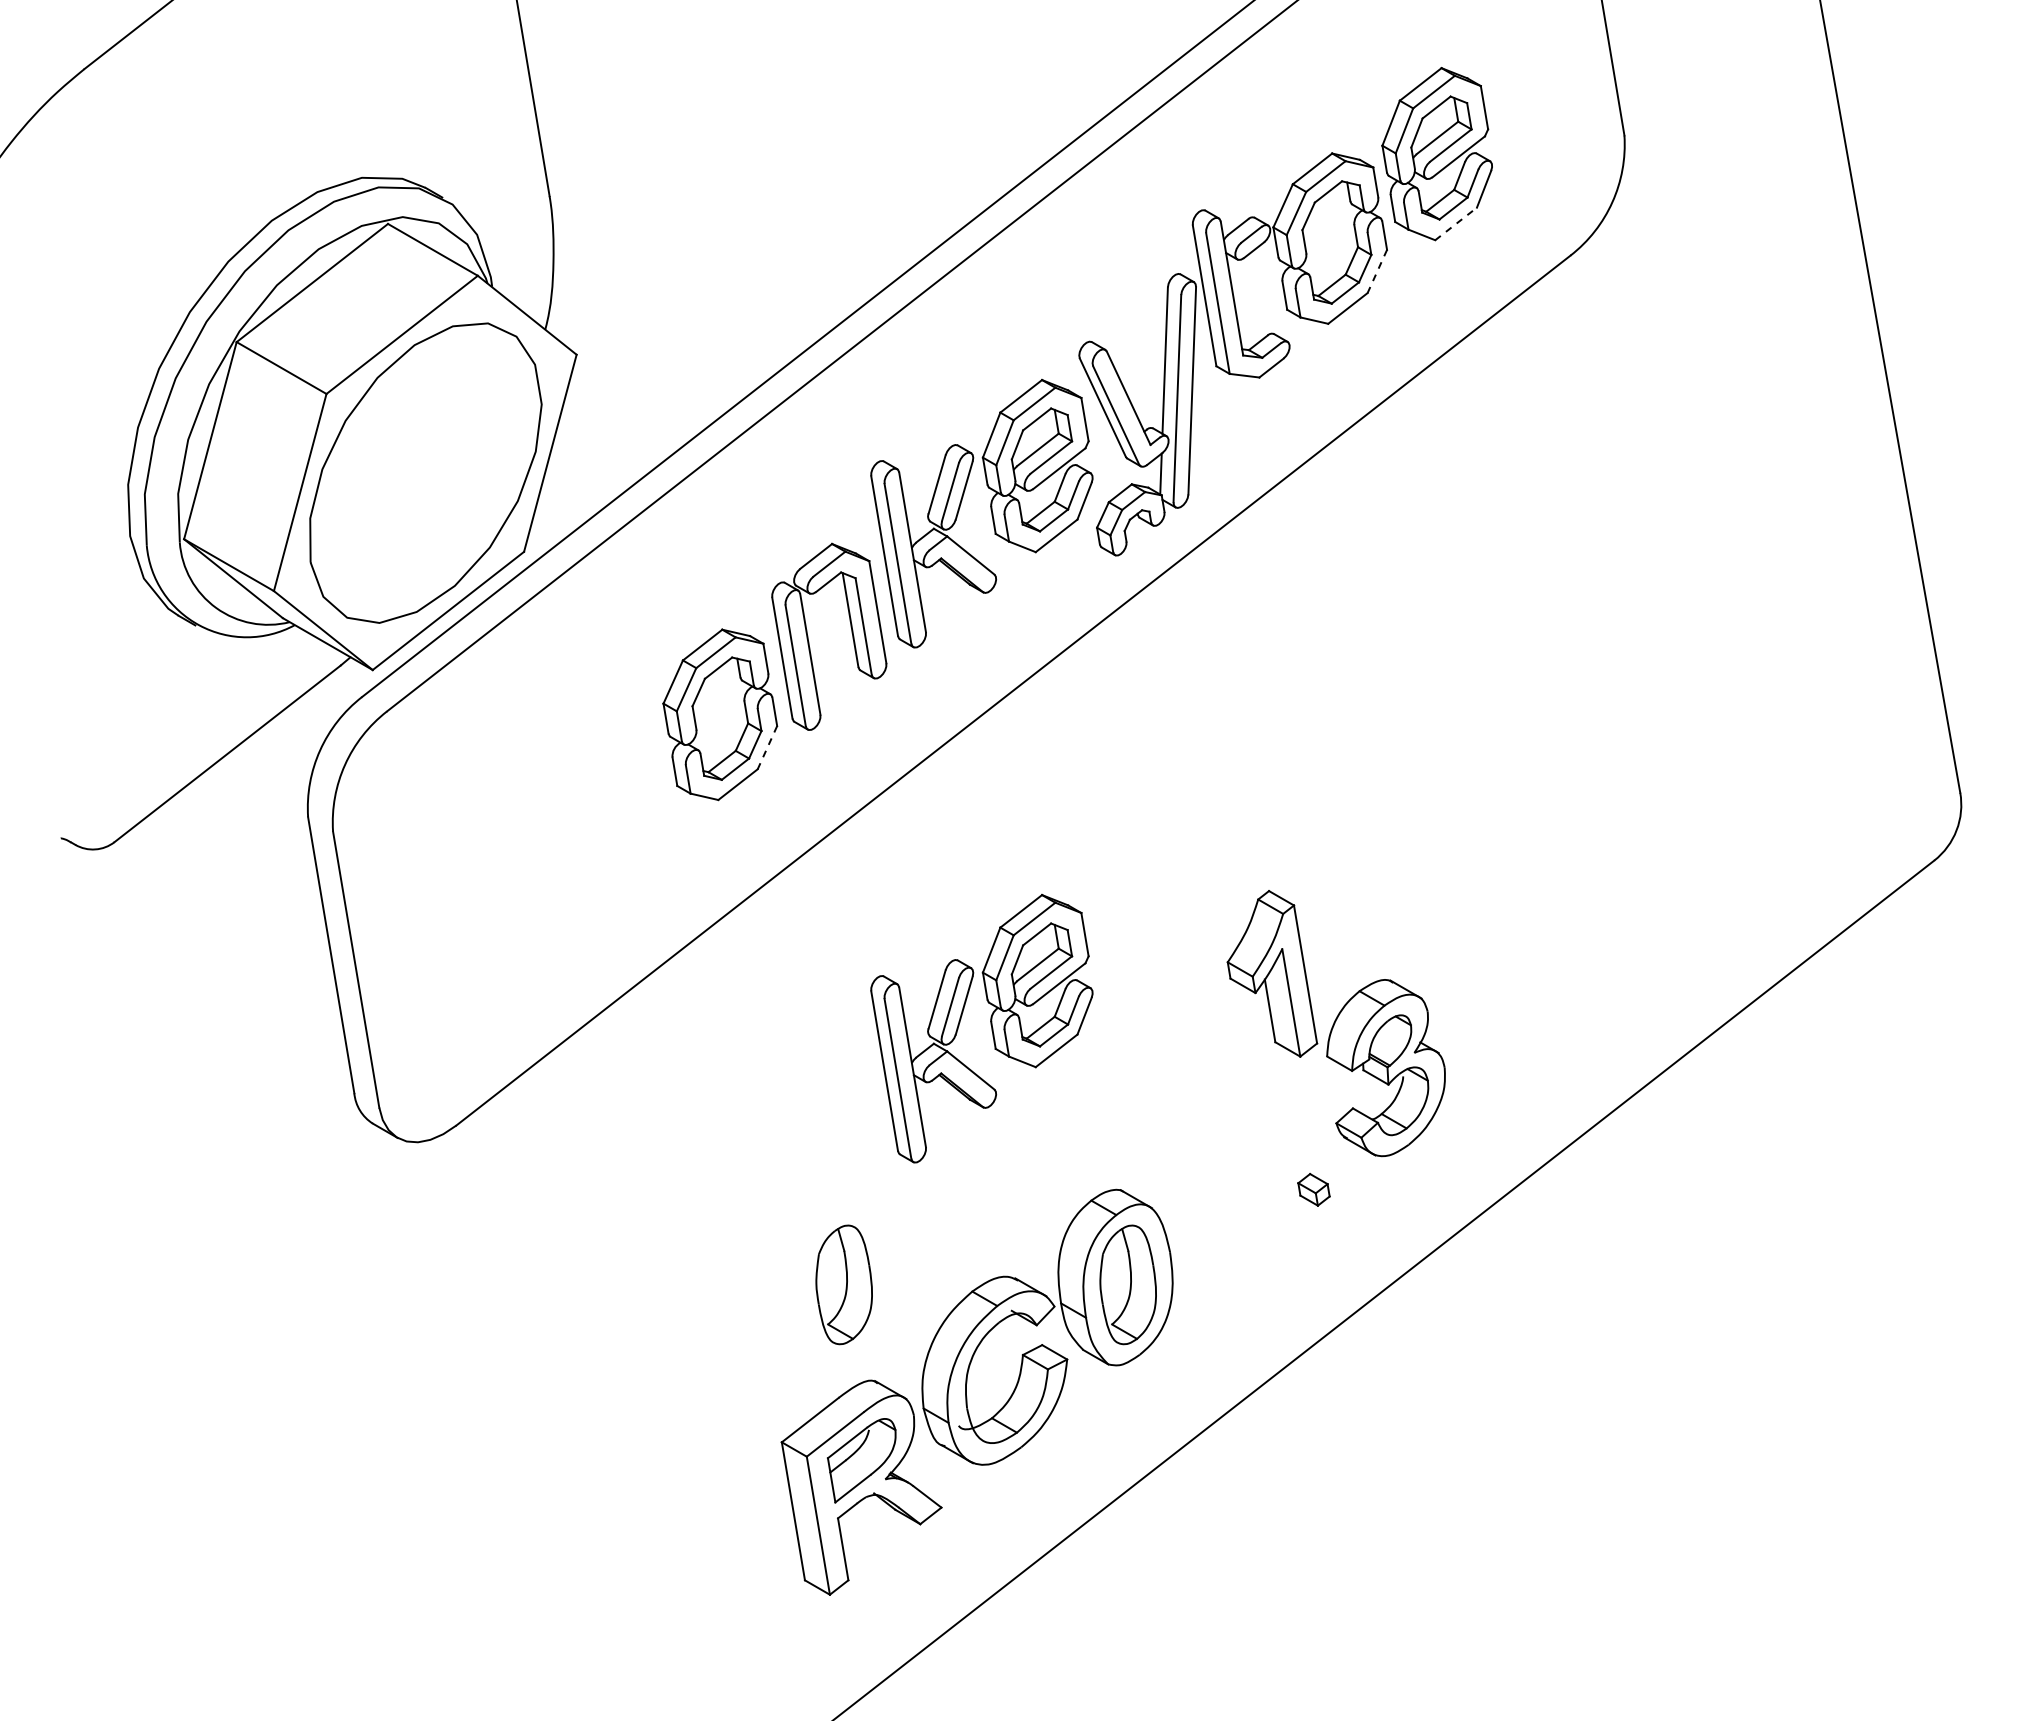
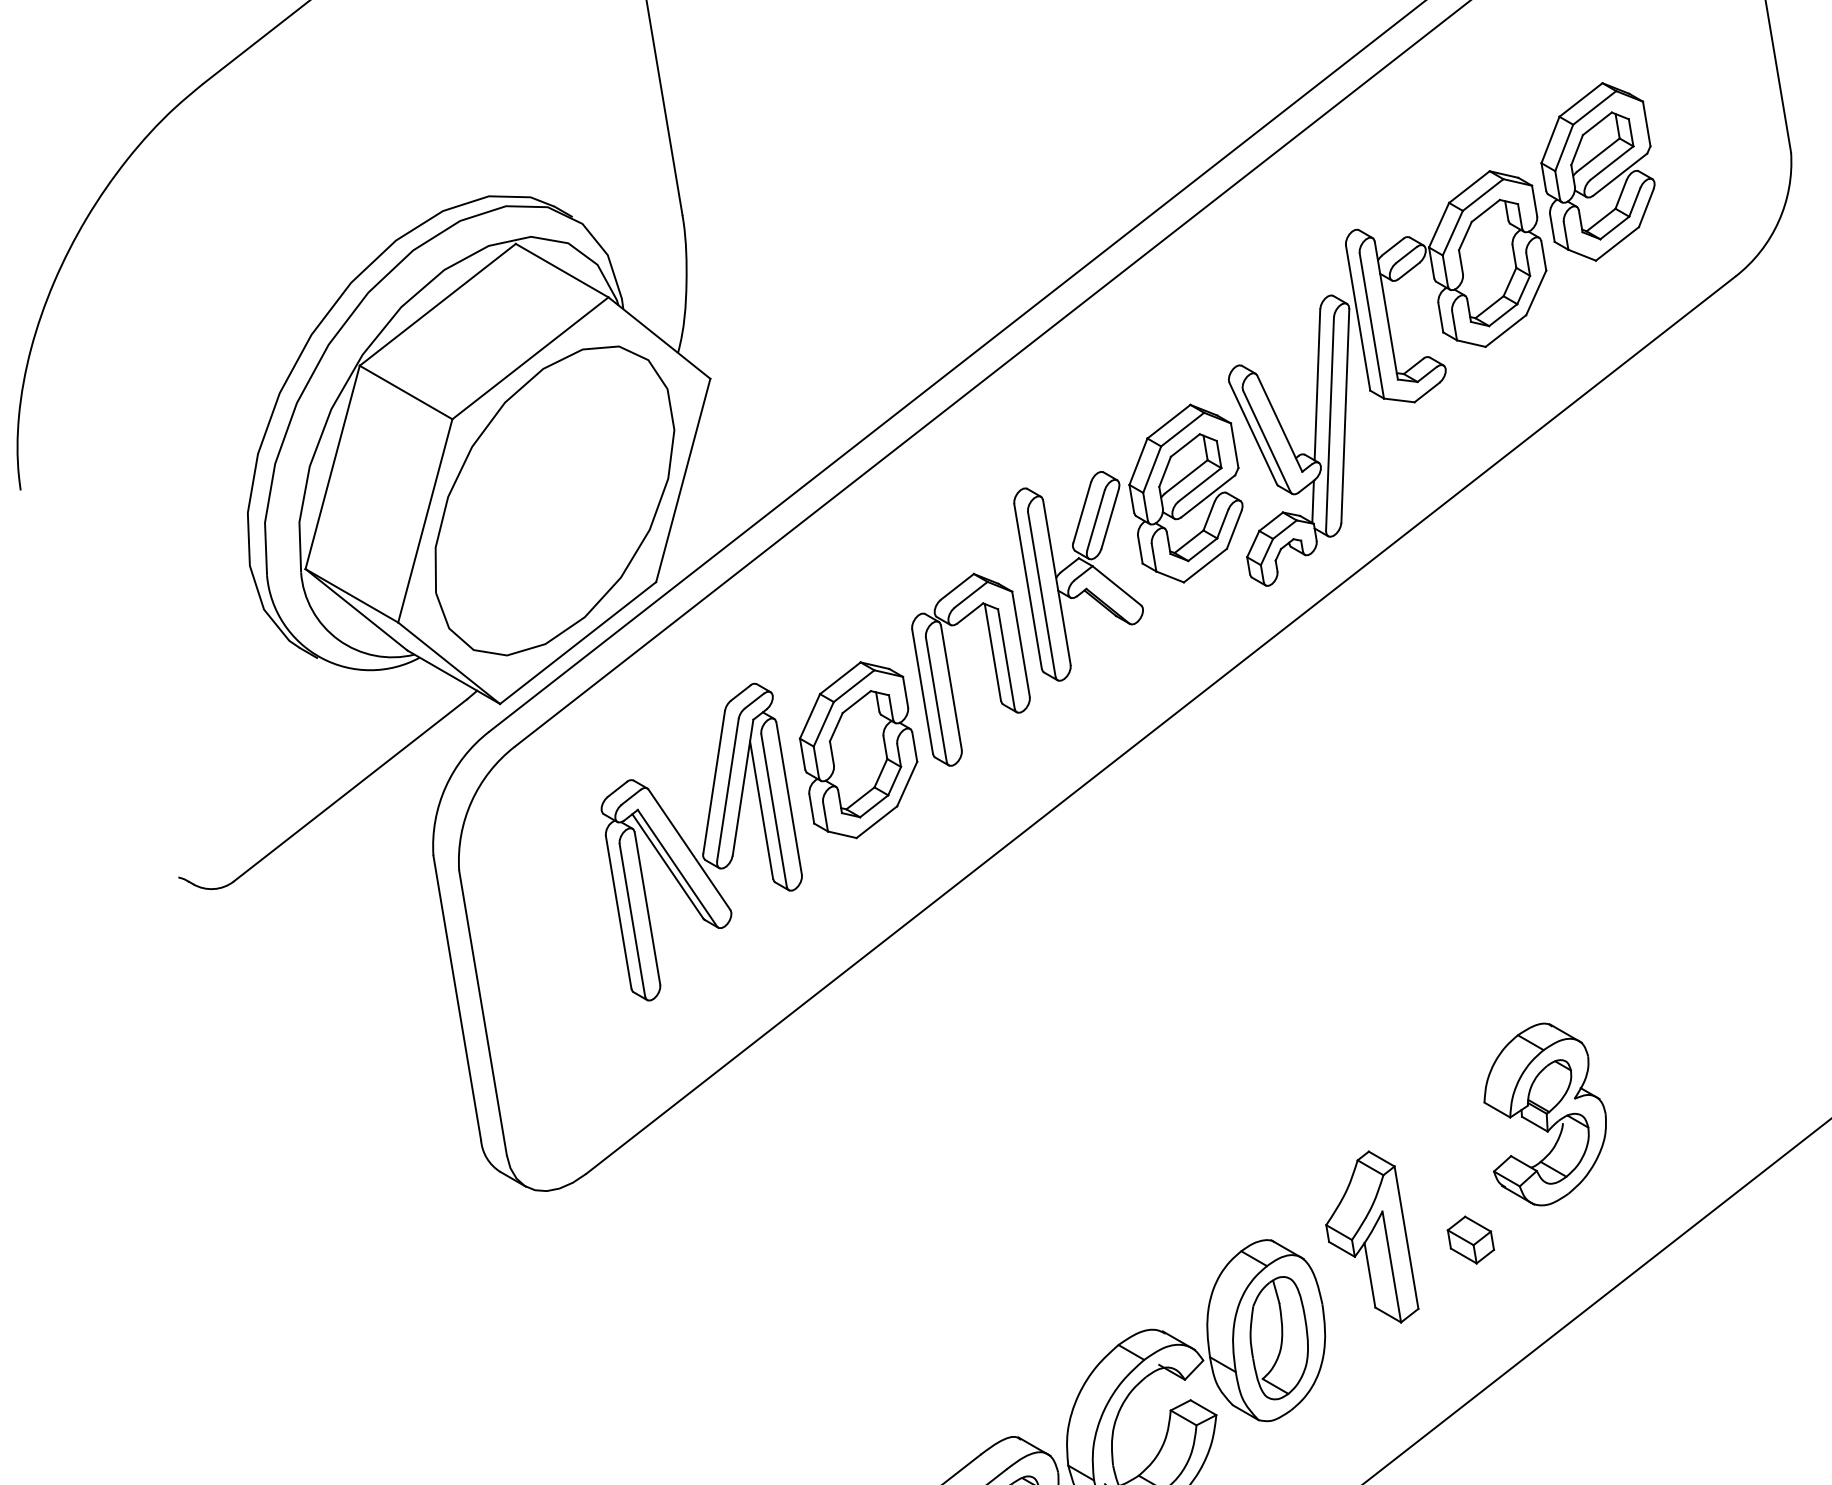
line: (1456, 223) -> (1617, 243), dashed -> solid
line: (1377, 271) -> (1536, 292), dashed -> solid
line: (767, 747) -> (907, 783), dashed -> solid
part: (568, 803) -> (702, 841), added
part: (1272, 973) -> (1372, 1236), moved
part: (990, 1025) -> (1137, 1070), removed
part: (1313, 1189) -> (1470, 1239), size x1.43
part: (843, 1284) -> (985, 1337), removed

